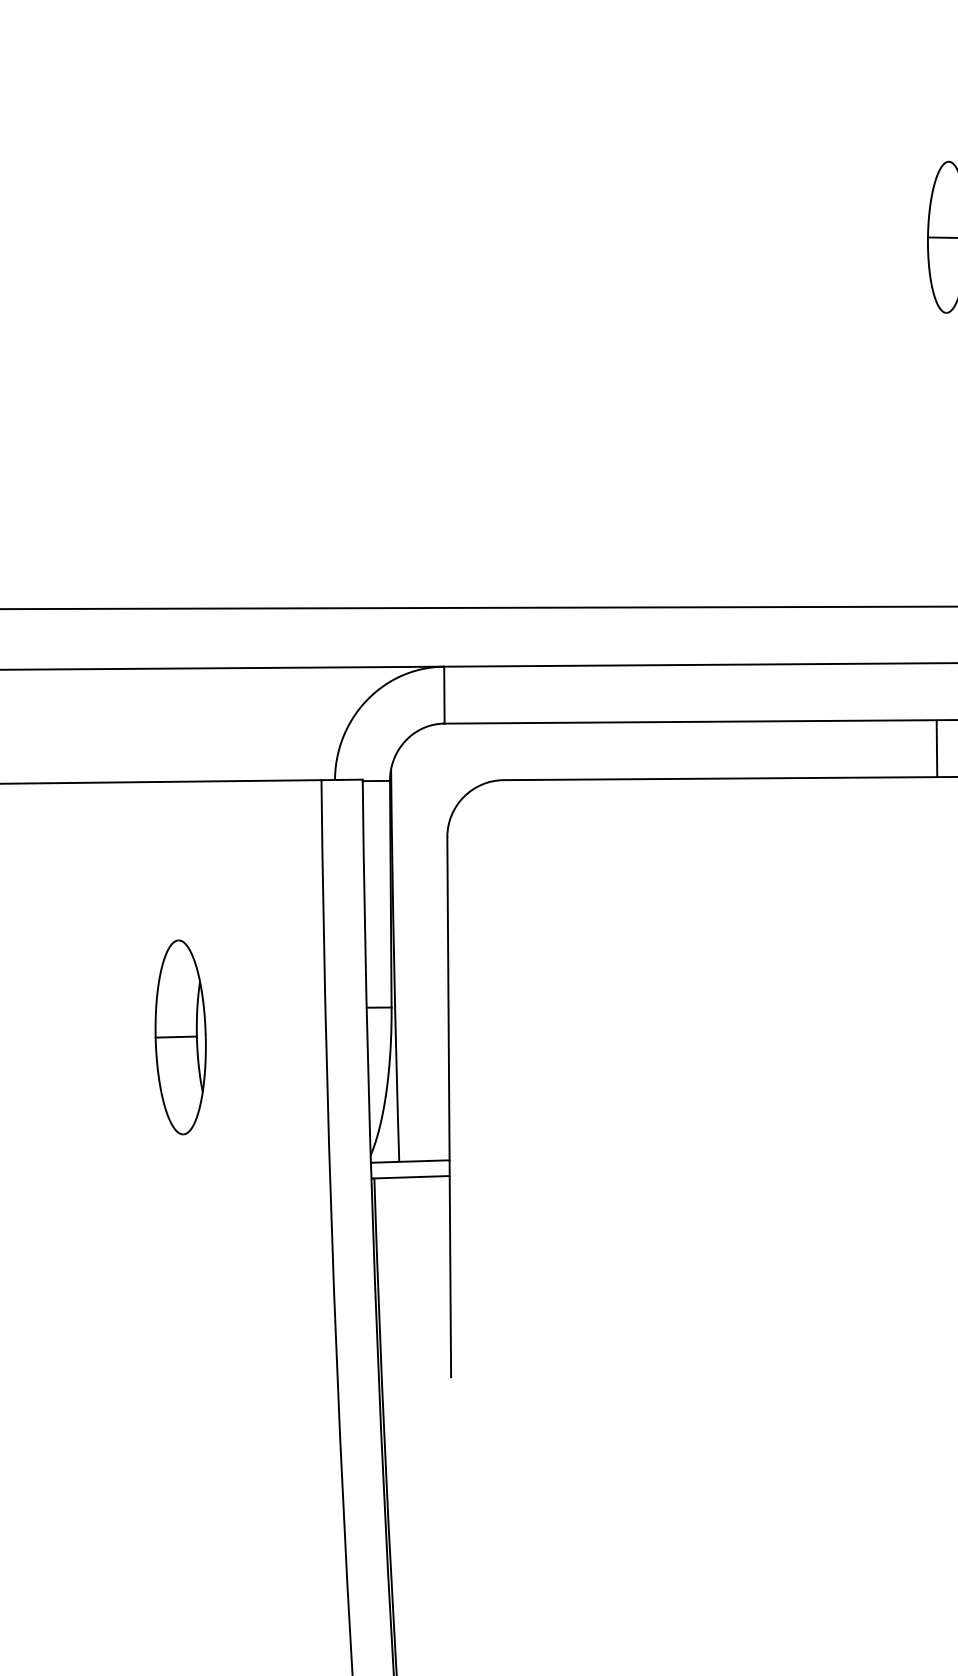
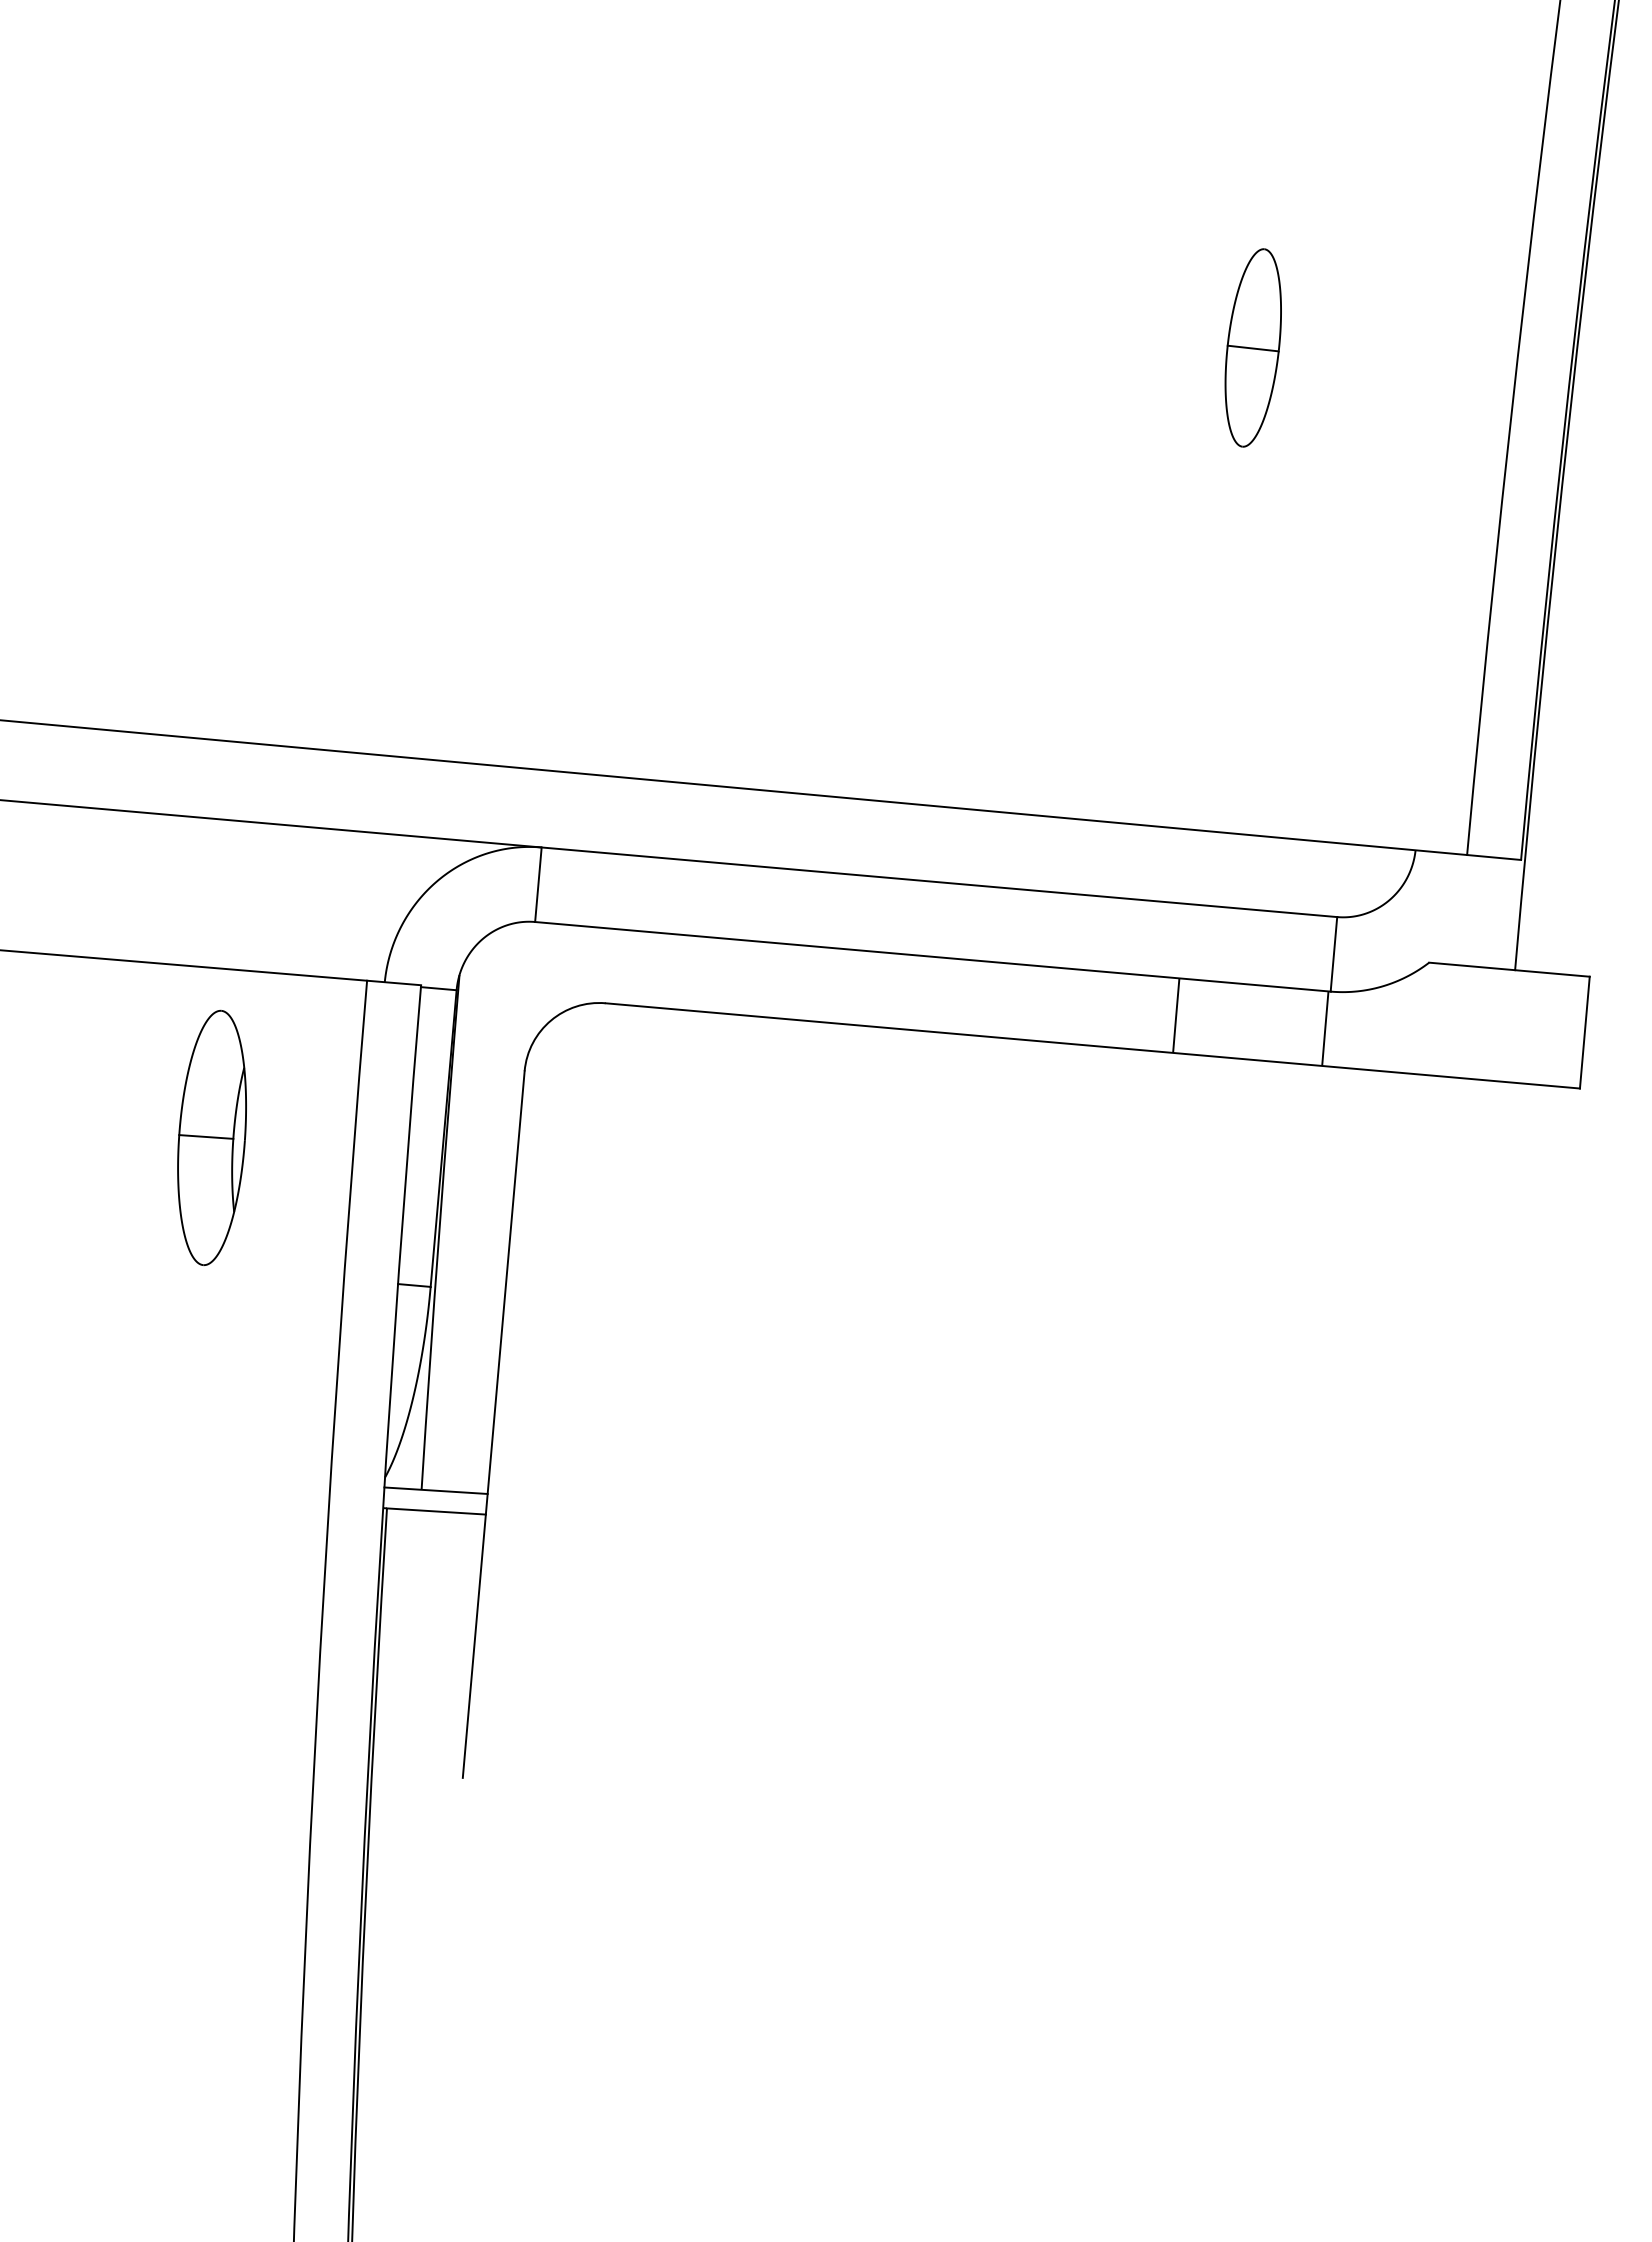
part: (180, 1037) -> (211, 1137), moved

